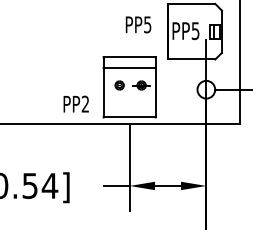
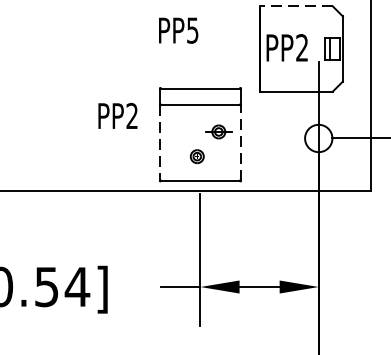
line: (191, 4) -> (295, 6), solid -> dashed
text: (138, 24) -> (178, 30), moved
text: (195, 31) -> (302, 48), PP5 -> PP2
part: (119, 85) -> (197, 156), moved
line: (103, 92) -> (159, 142), solid -> dashed
line: (155, 92) -> (240, 142), solid -> dashed
text: (75, 103) -> (116, 114), moved

